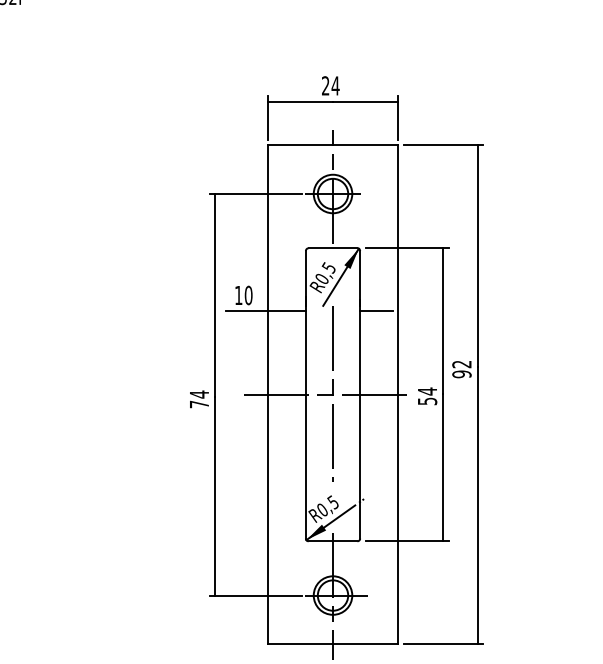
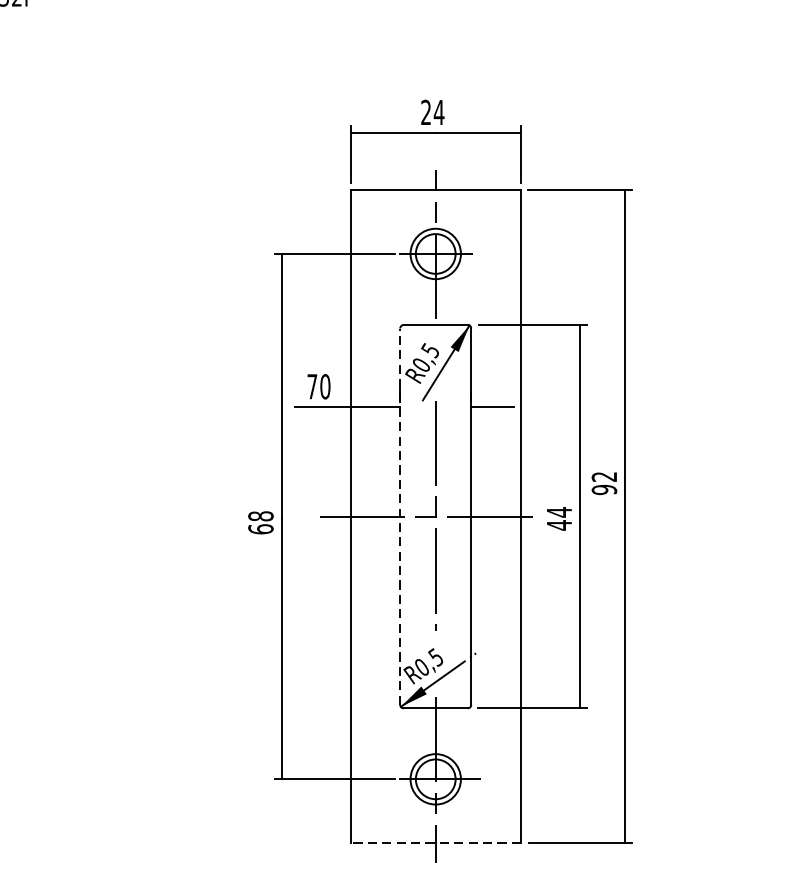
text: (238, 295) -> (312, 386), 10 -> 70
line: (305, 394) -> (399, 516), solid -> dashed
text: (199, 399) -> (261, 522), 74 -> 68
text: (427, 401) -> (559, 525), 54 -> 44
line: (332, 644) -> (435, 843), solid -> dashed

